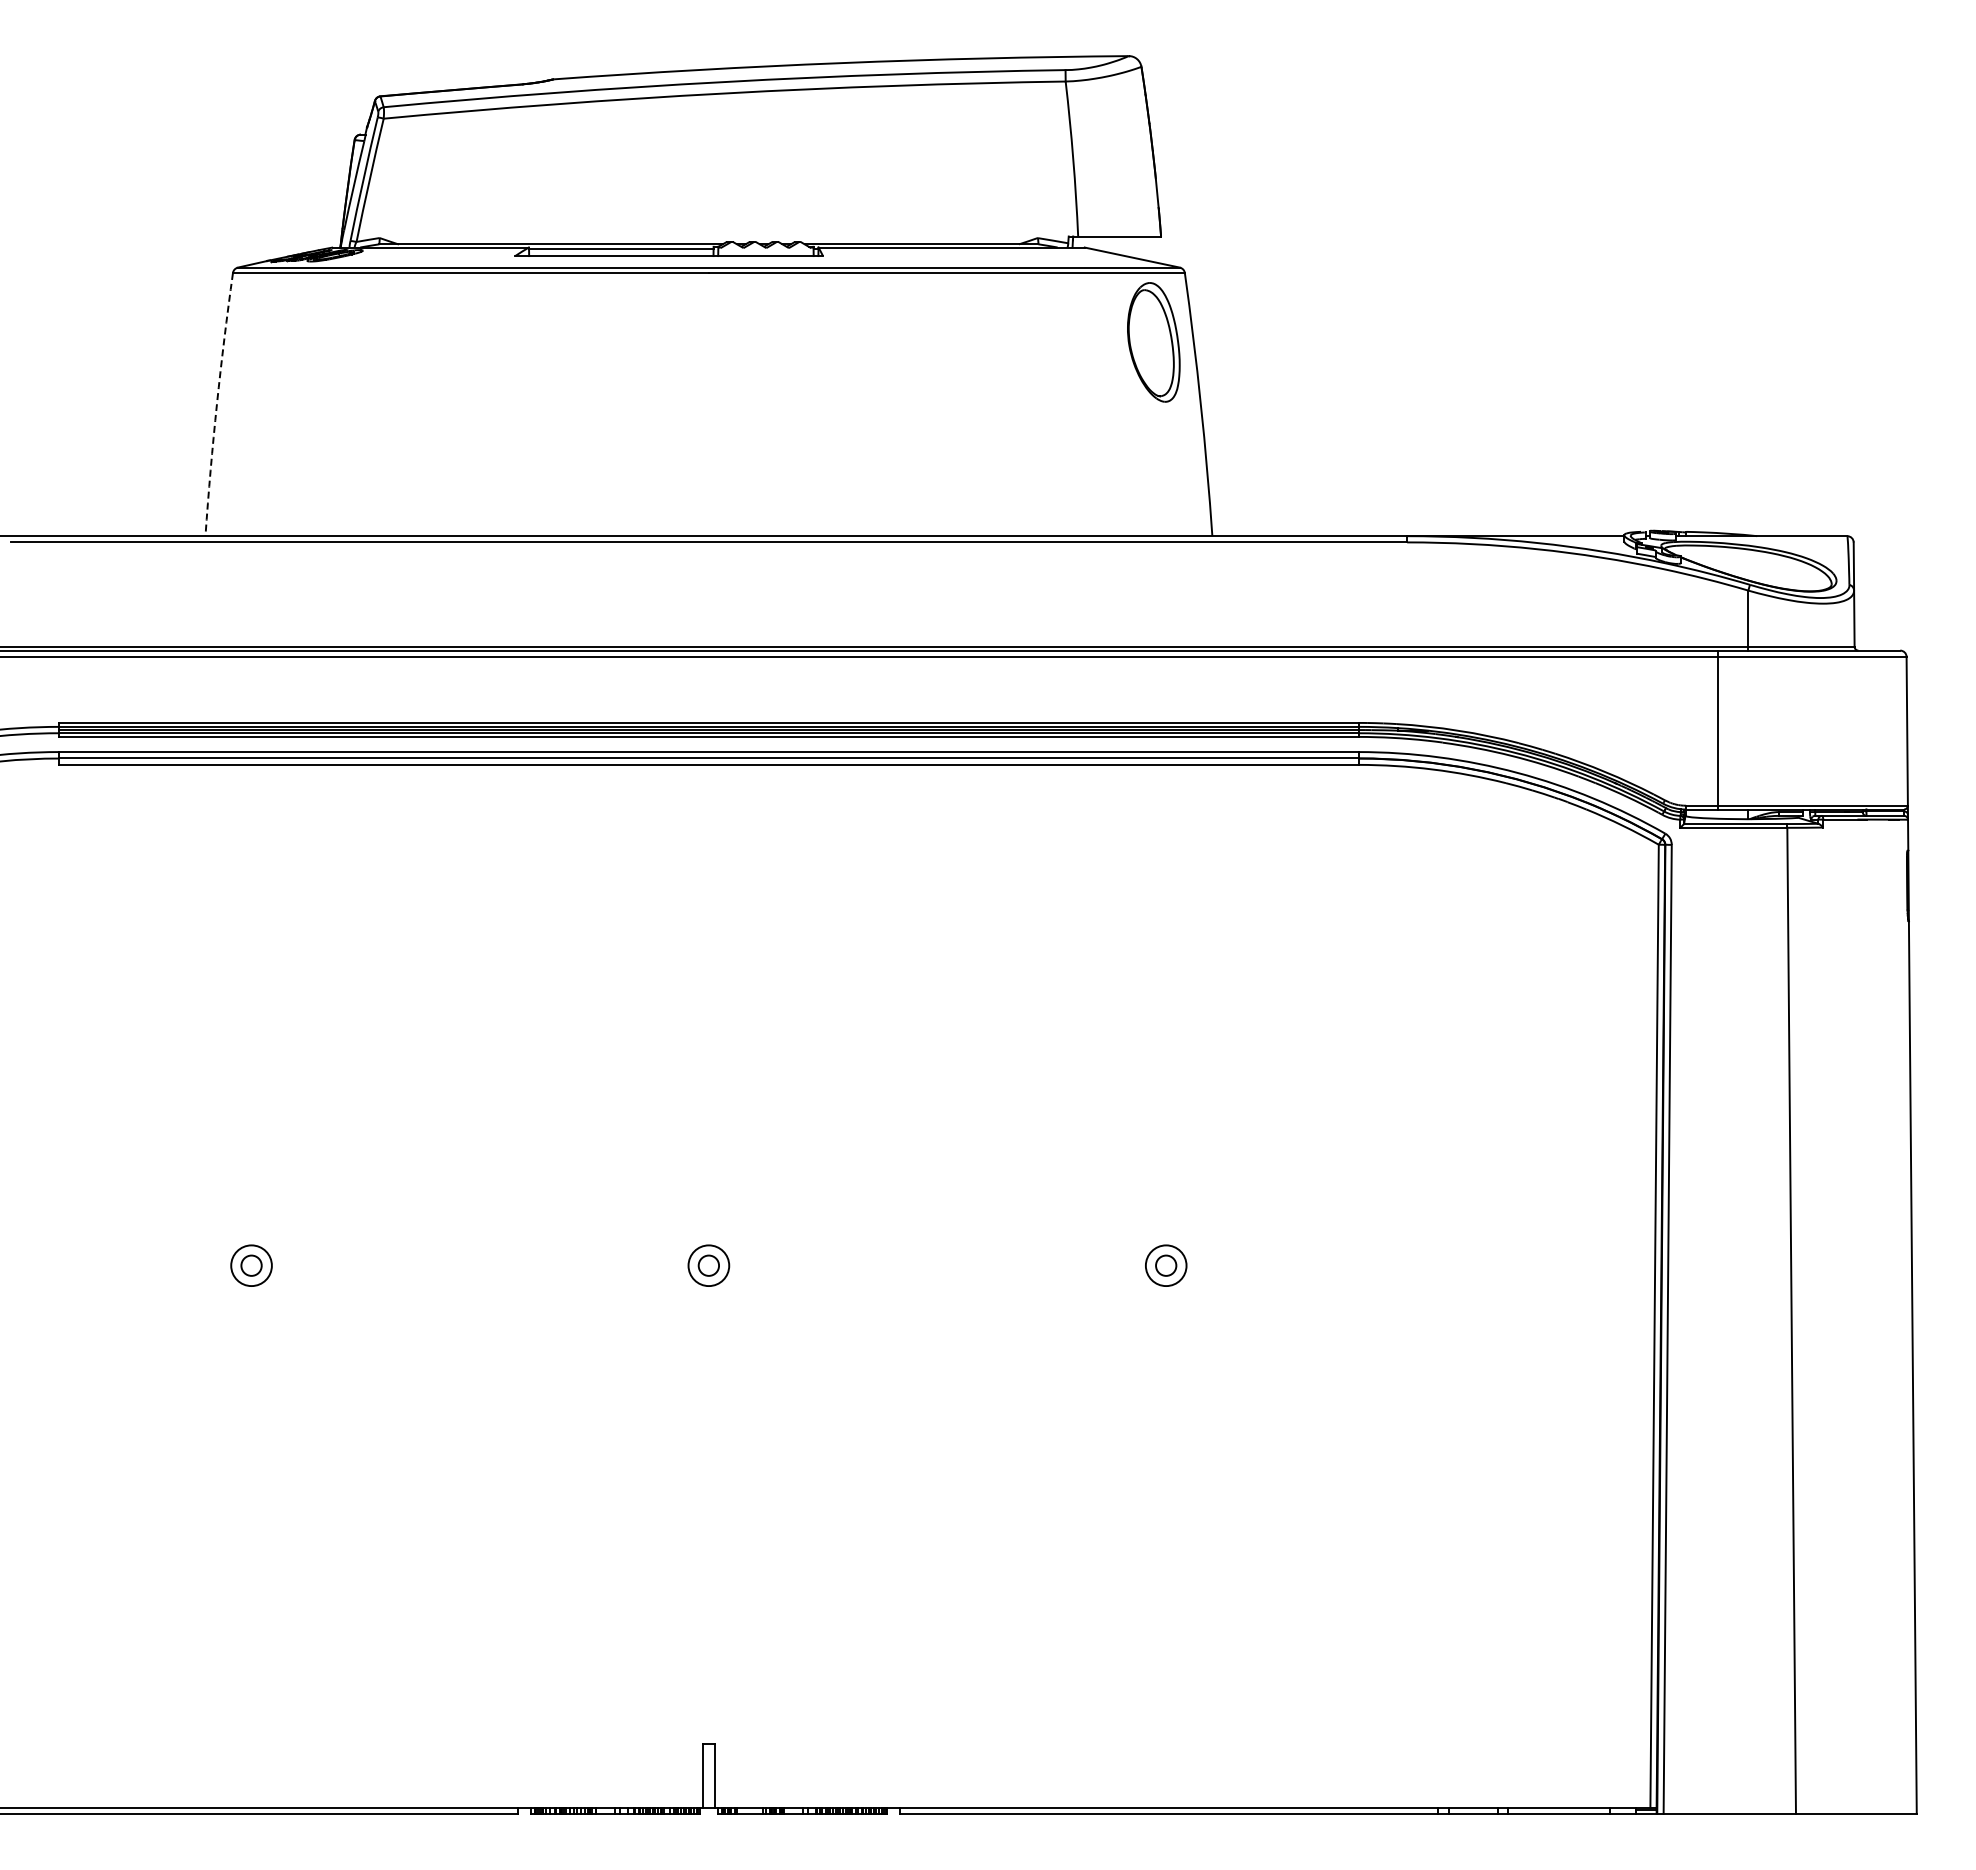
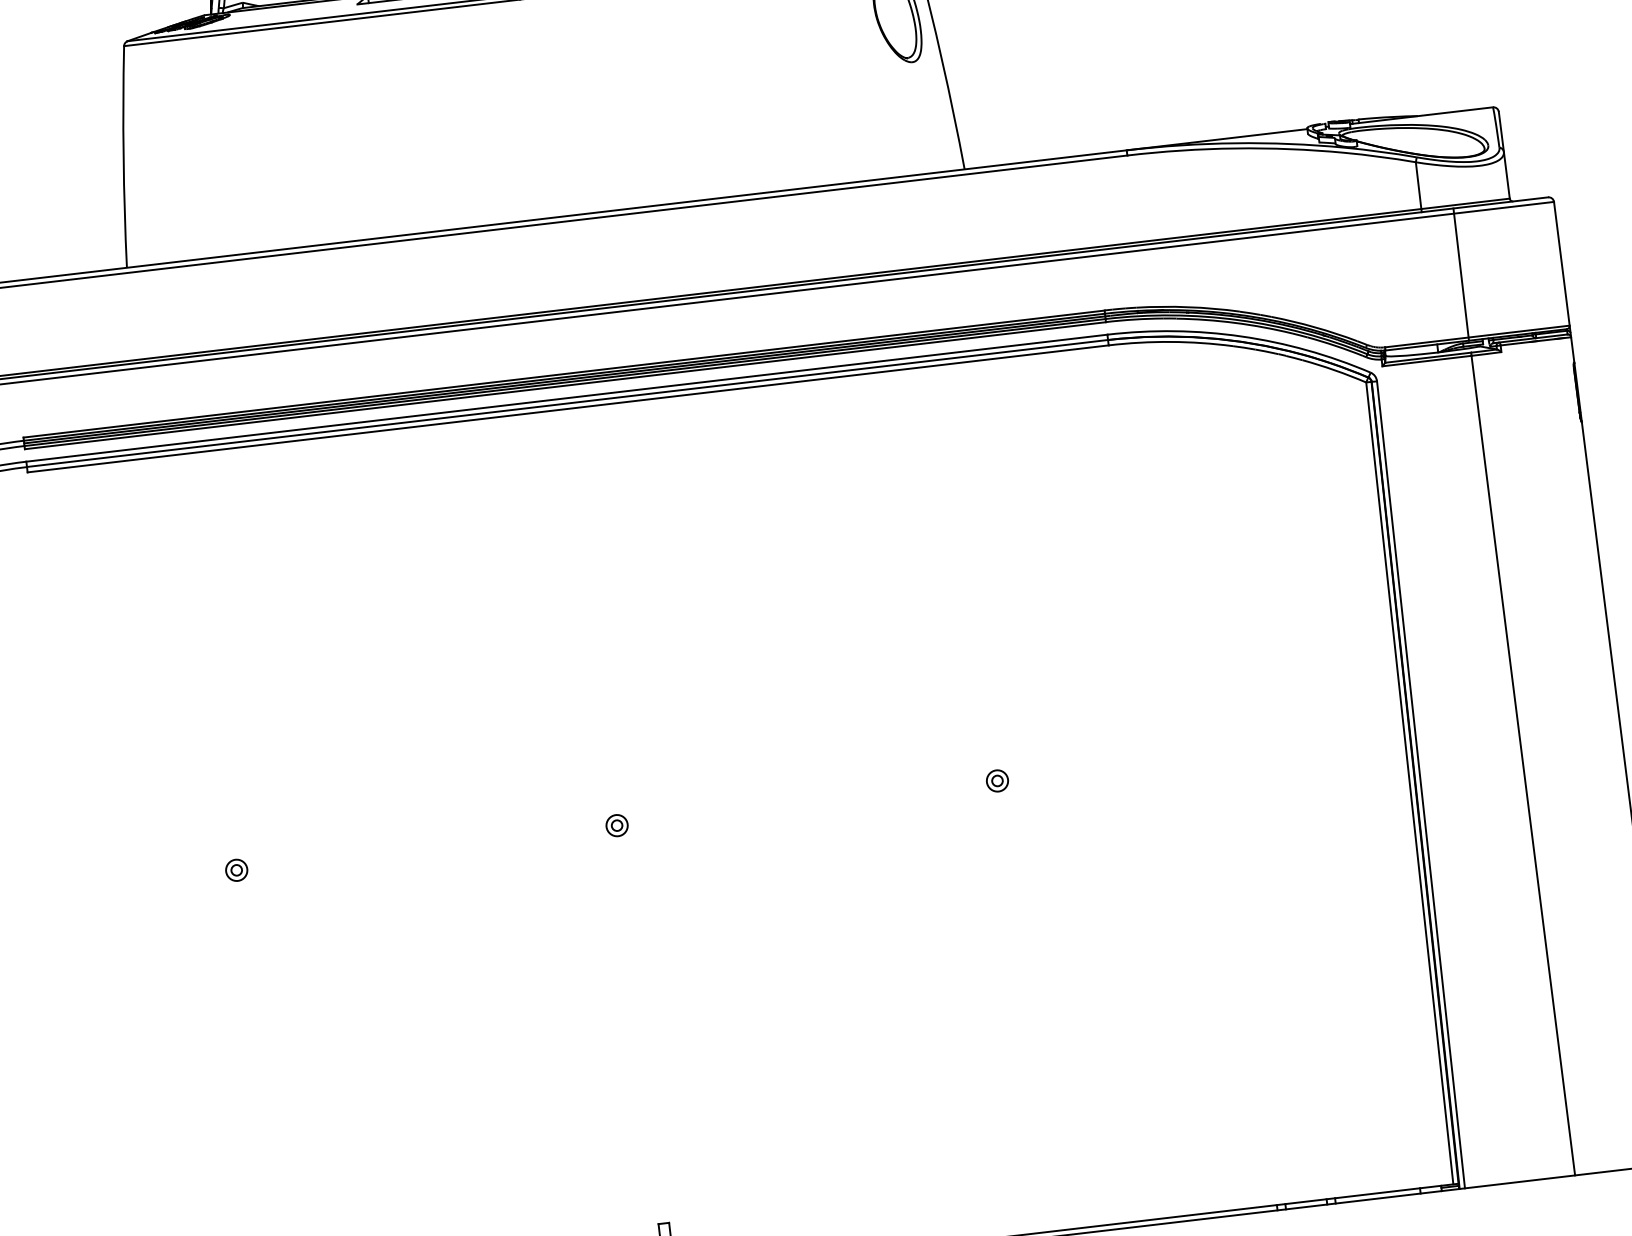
arc: (216, 404) -> (123, 157), dashed -> solid
line: (1718, 729) -> (1461, 274), moved
part: (251, 1265) -> (236, 870), size x0.62
part: (708, 1265) -> (616, 825), size x0.62
part: (1165, 1265) -> (996, 780), size x0.62

